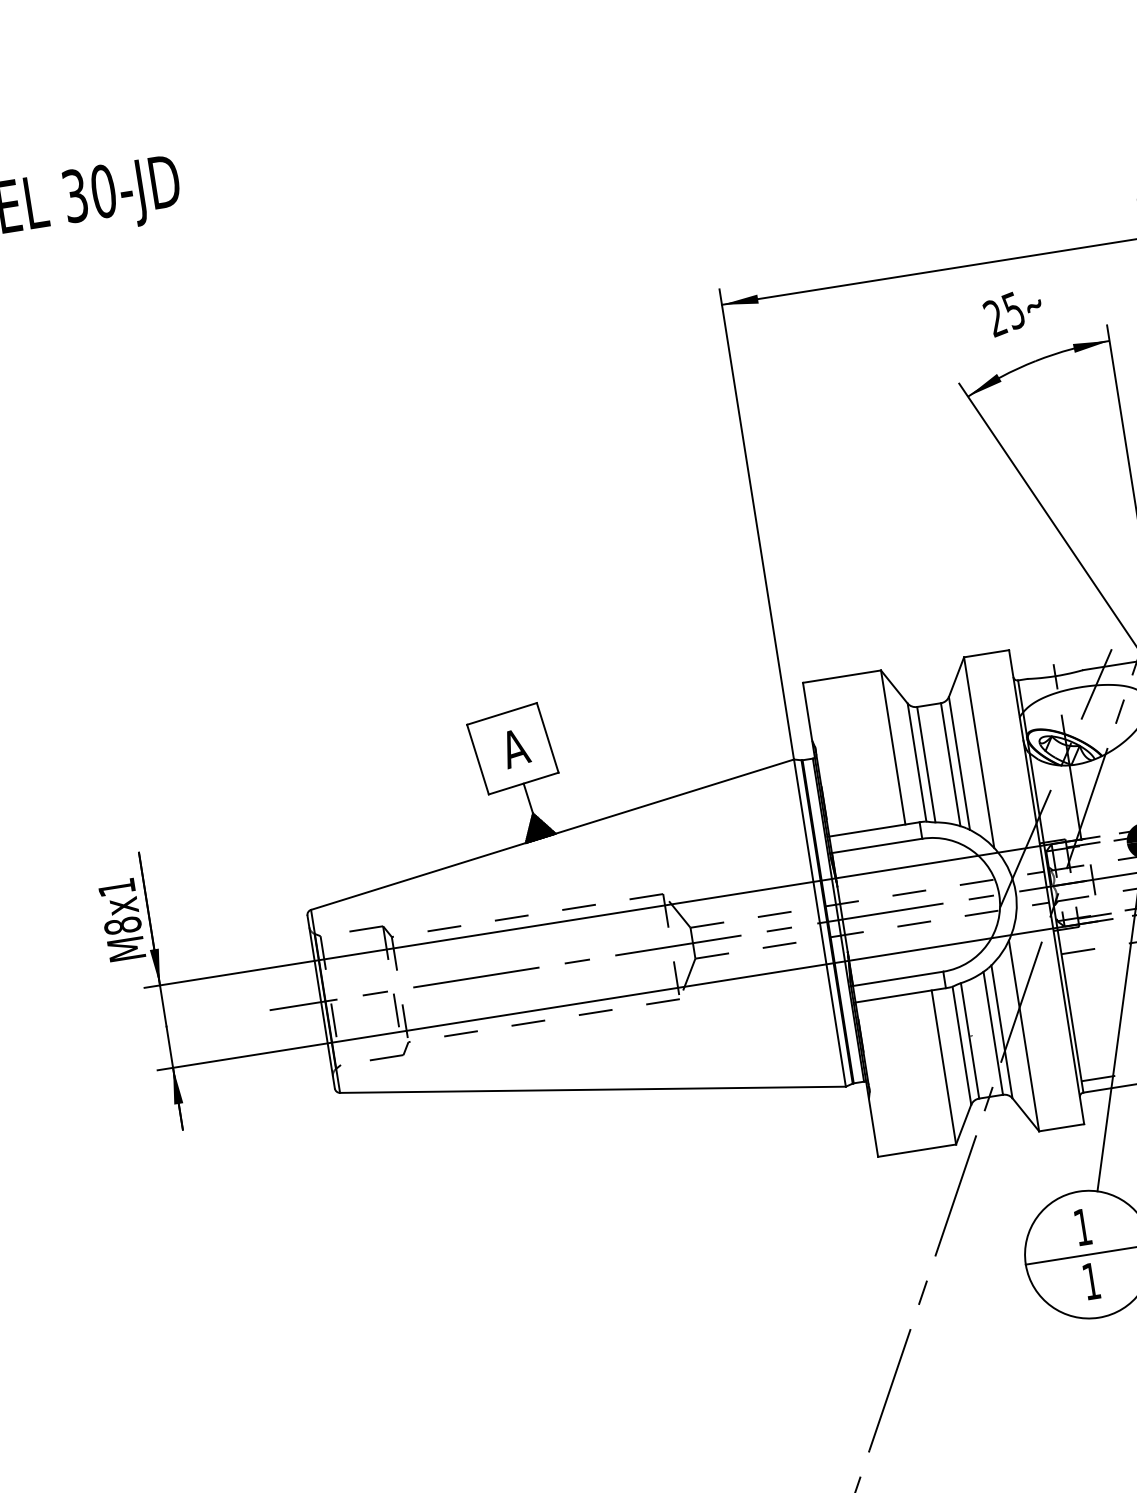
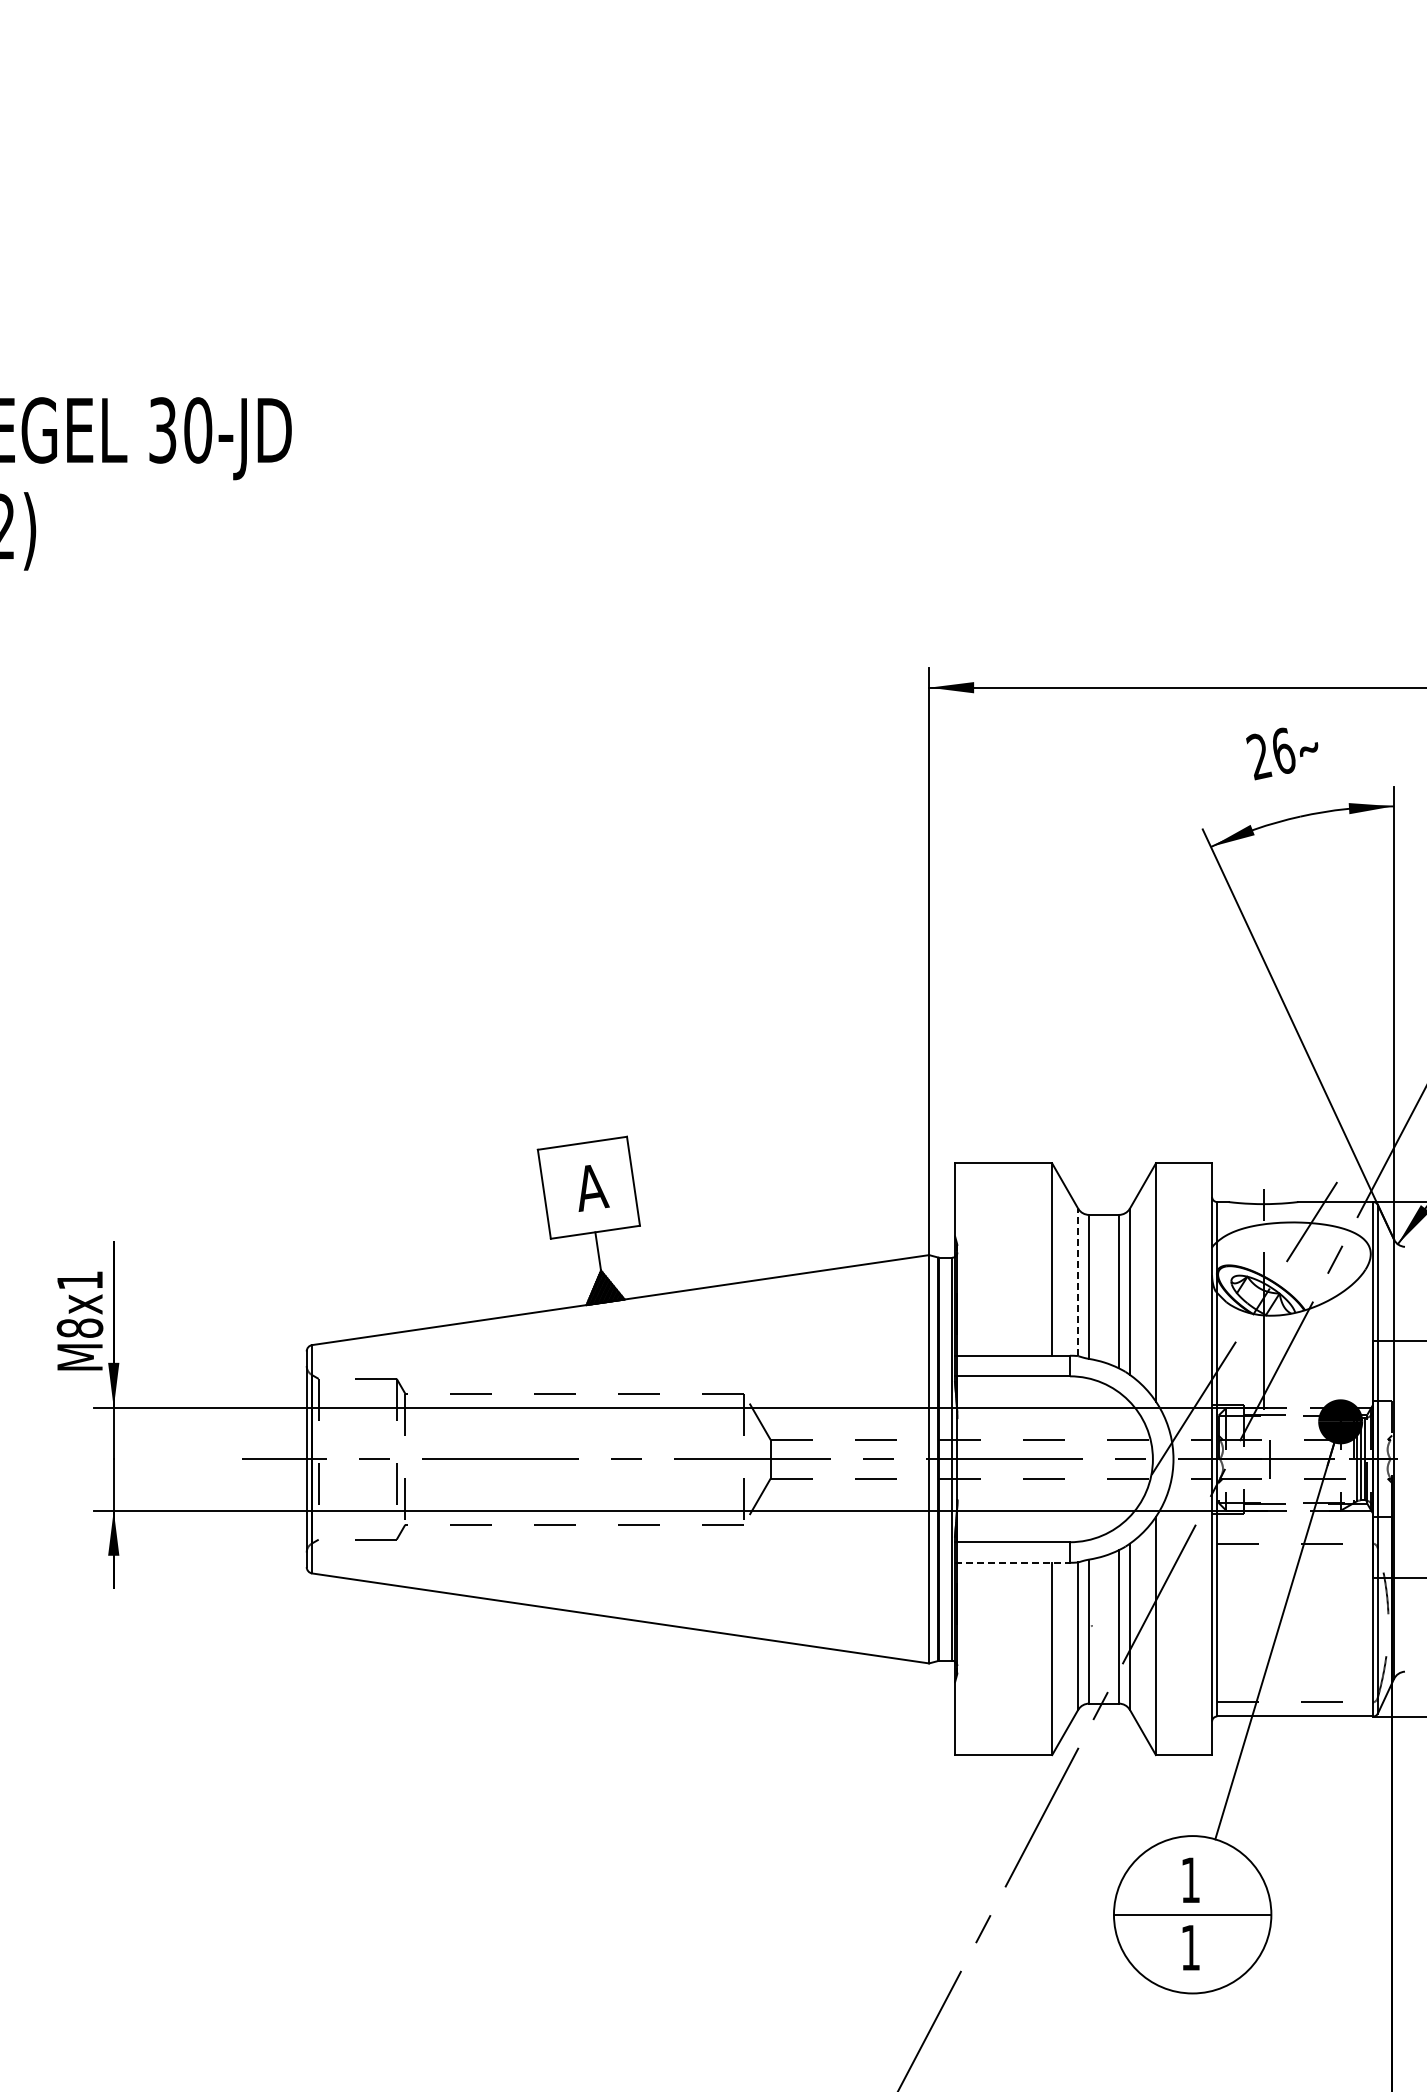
text: (1013, 310) -> (1283, 750), 25 -> 26
line: (917, 762) -> (1078, 1282), solid -> dashed
line: (899, 995) -> (1012, 1562), solid -> dashed

